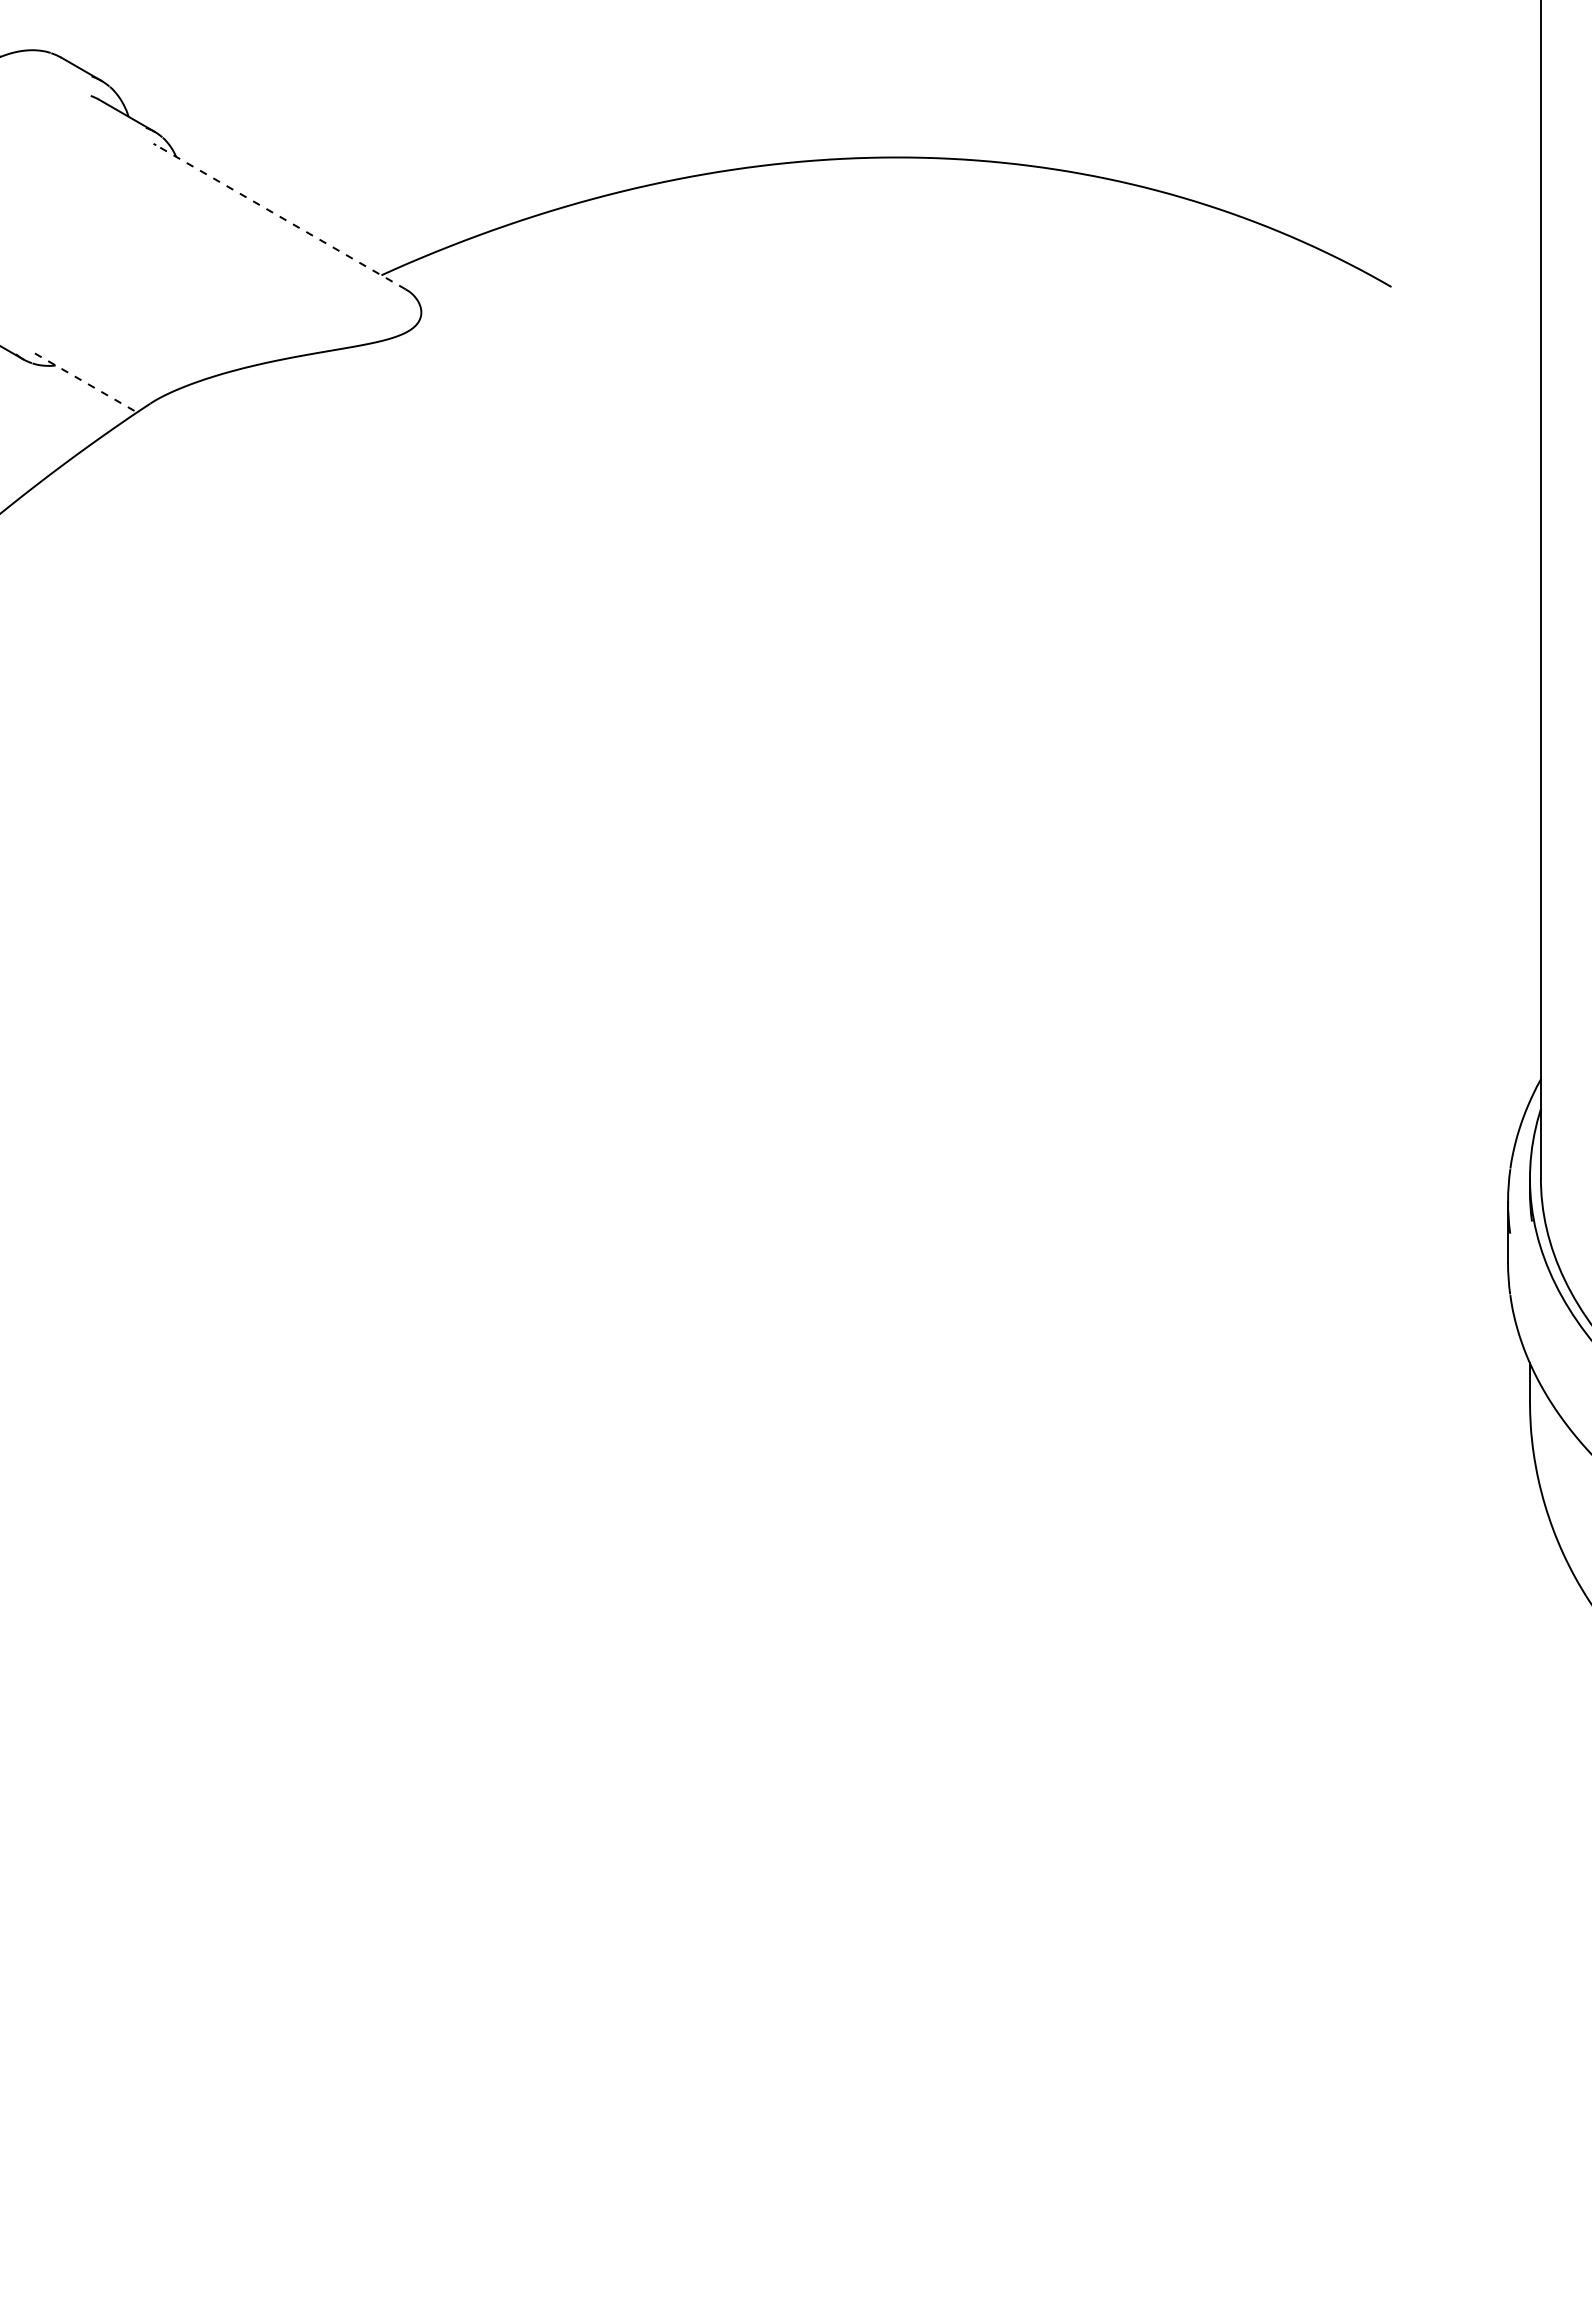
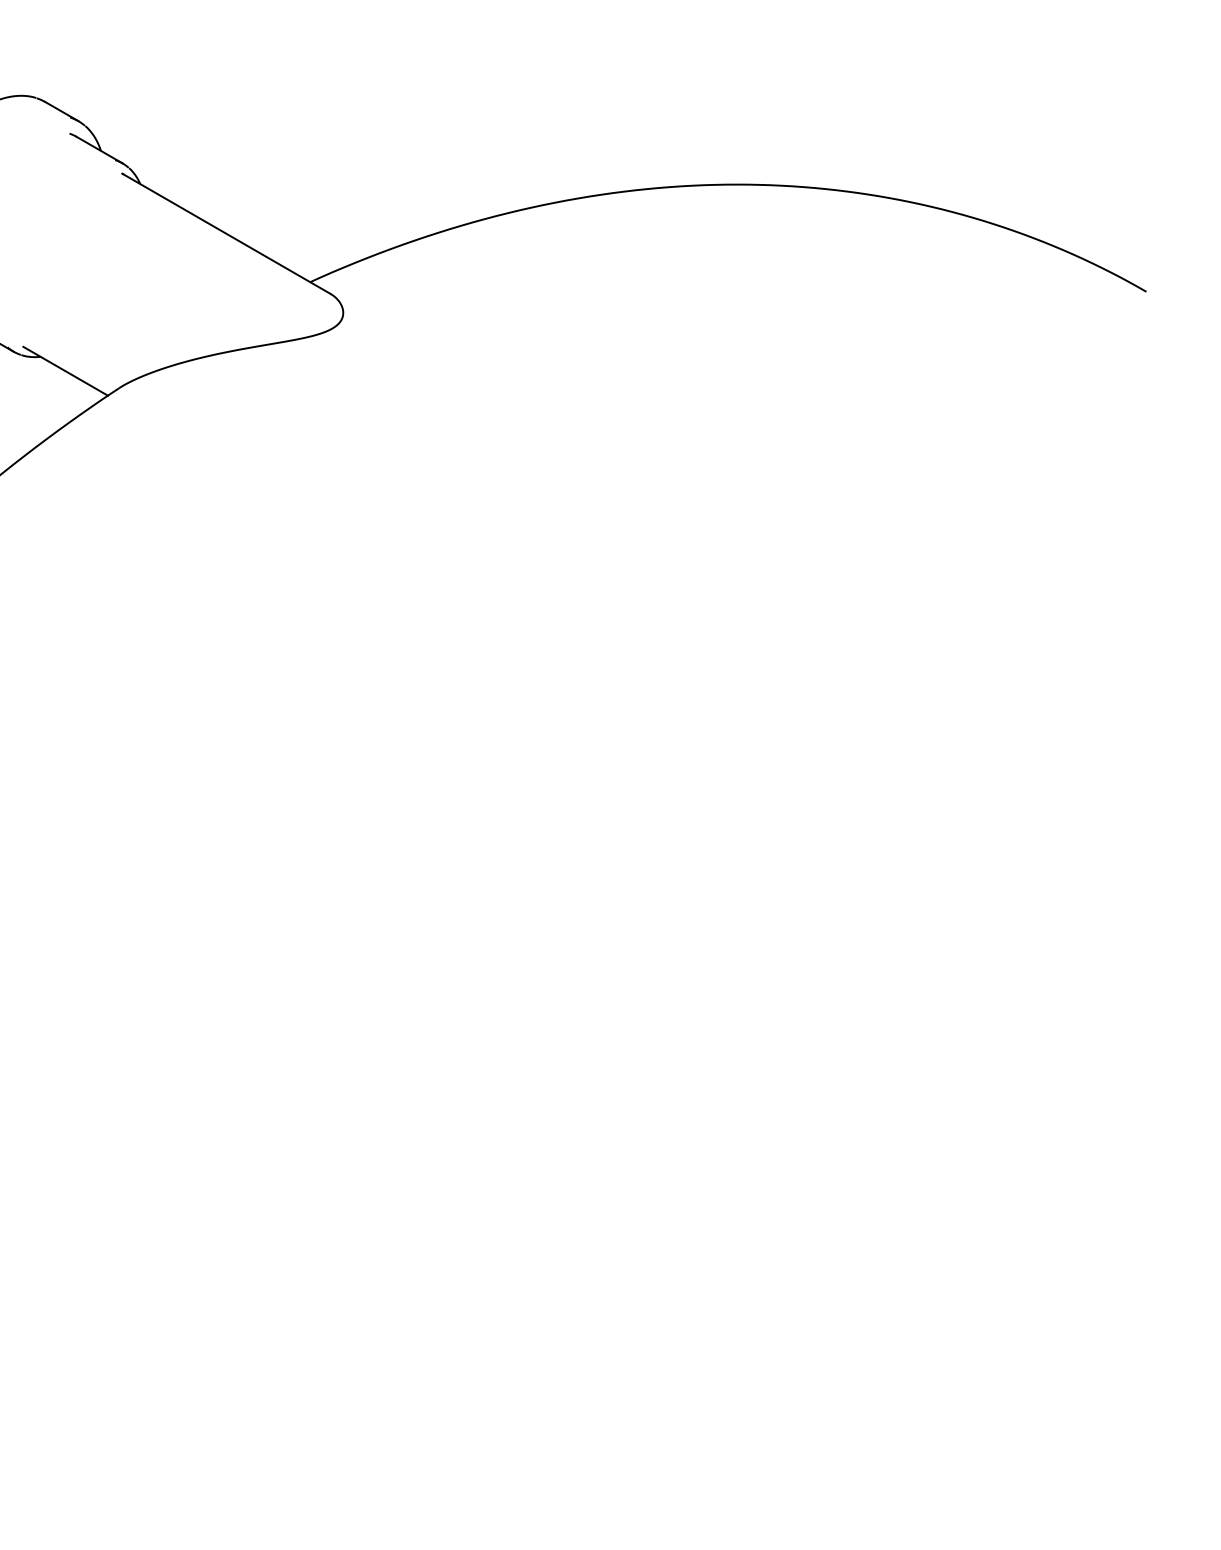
line: (280, 217) -> (226, 234), dashed -> solid
line: (86, 383) -> (66, 371), dashed -> solid

